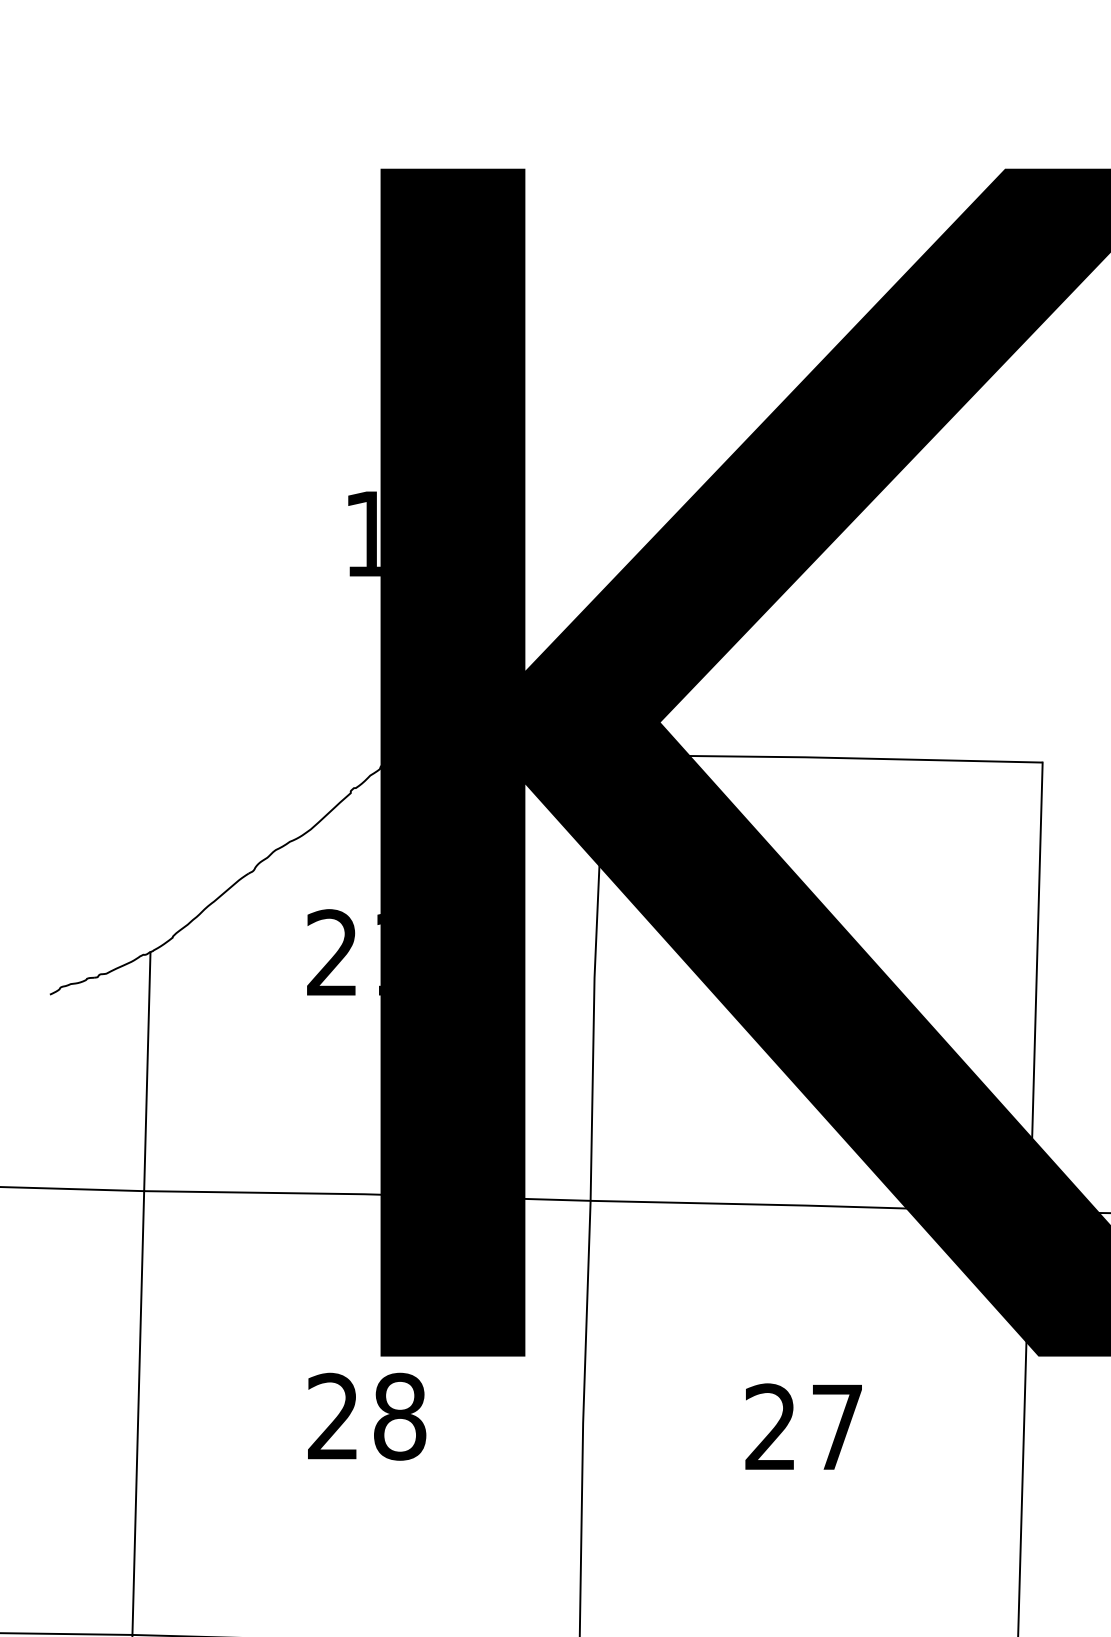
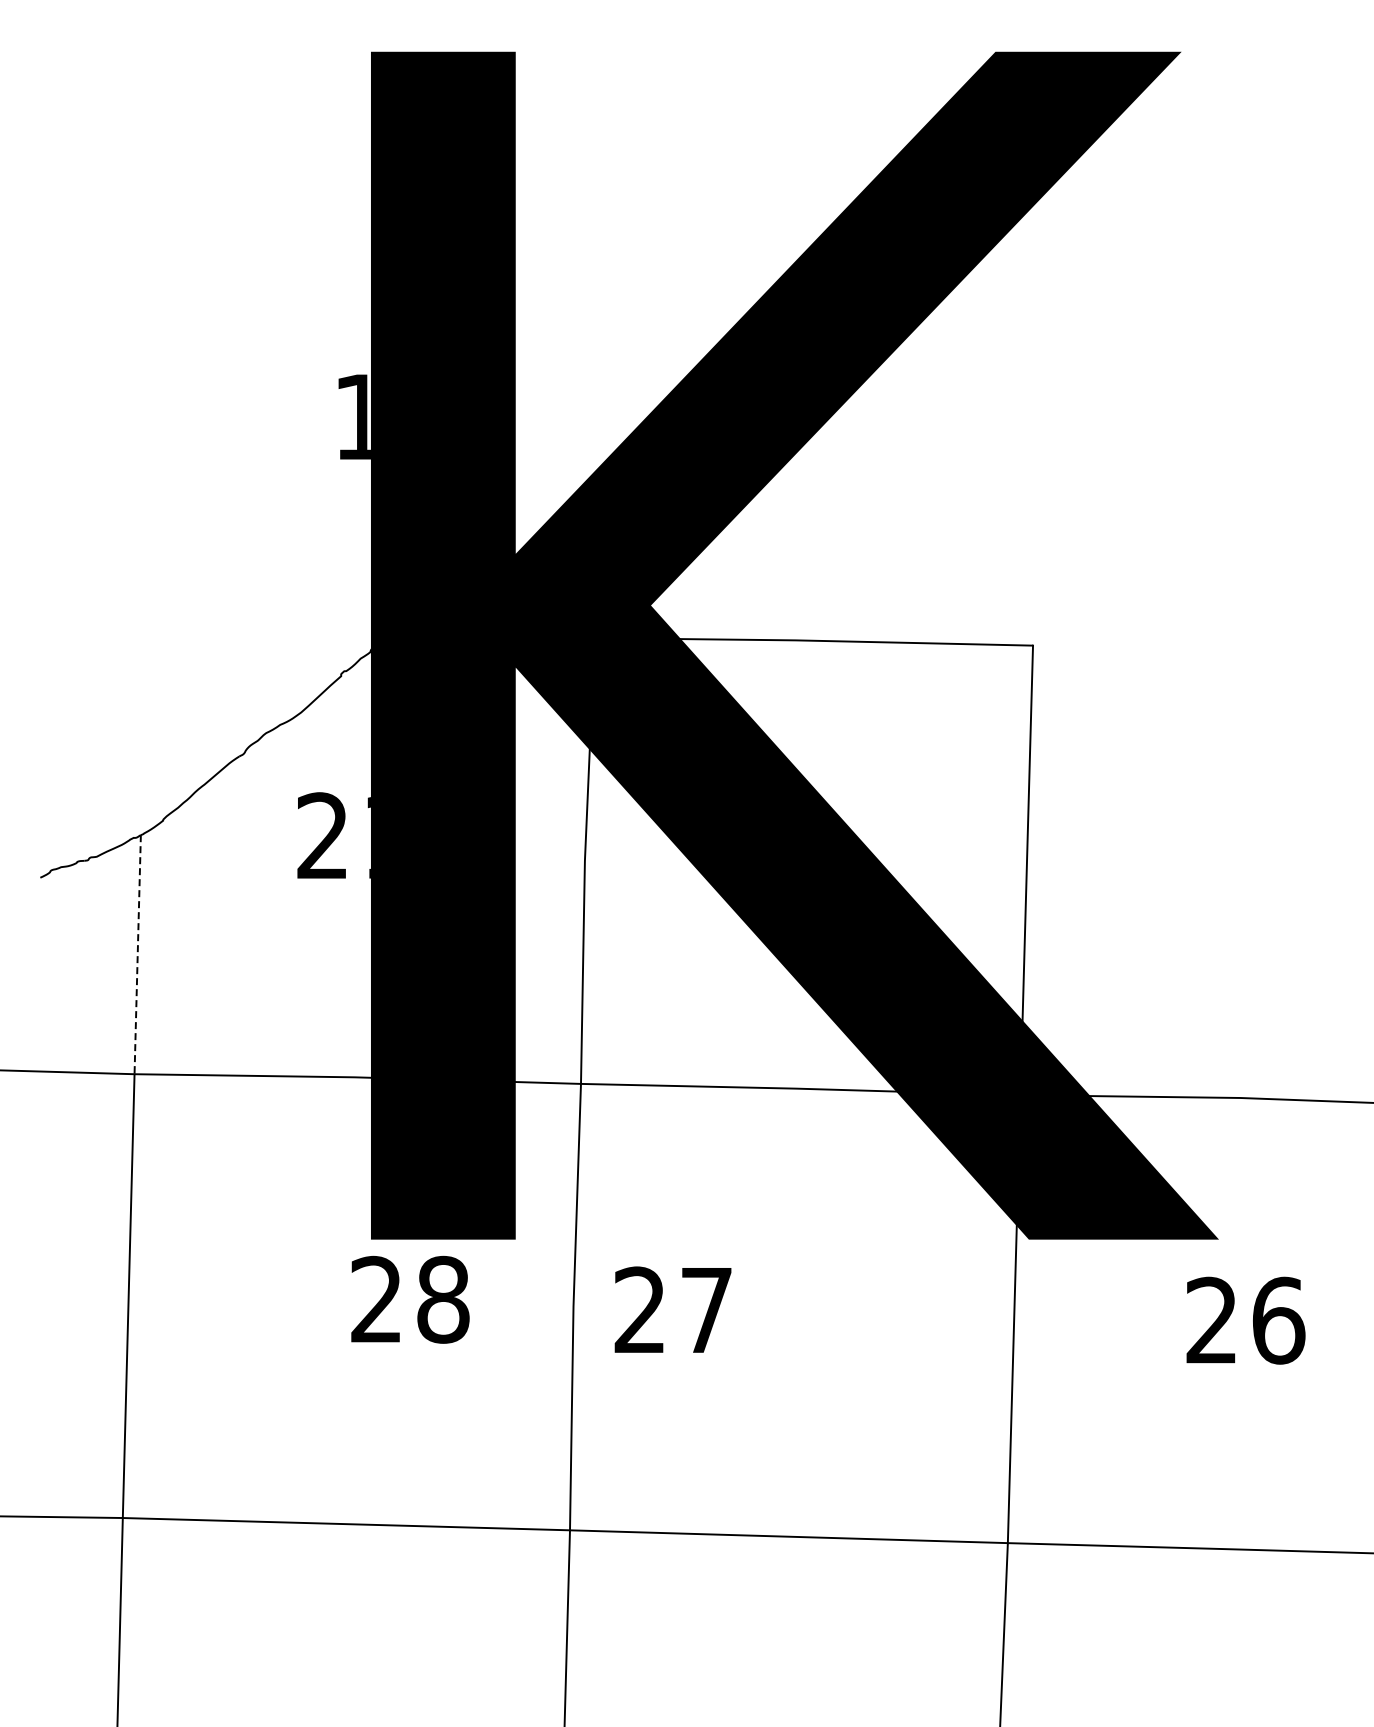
line: (147, 1071) -> (137, 954), solid -> dashed
text: (367, 1416) -> (410, 1299), moved
text: (803, 1426) -> (672, 1309), moved

